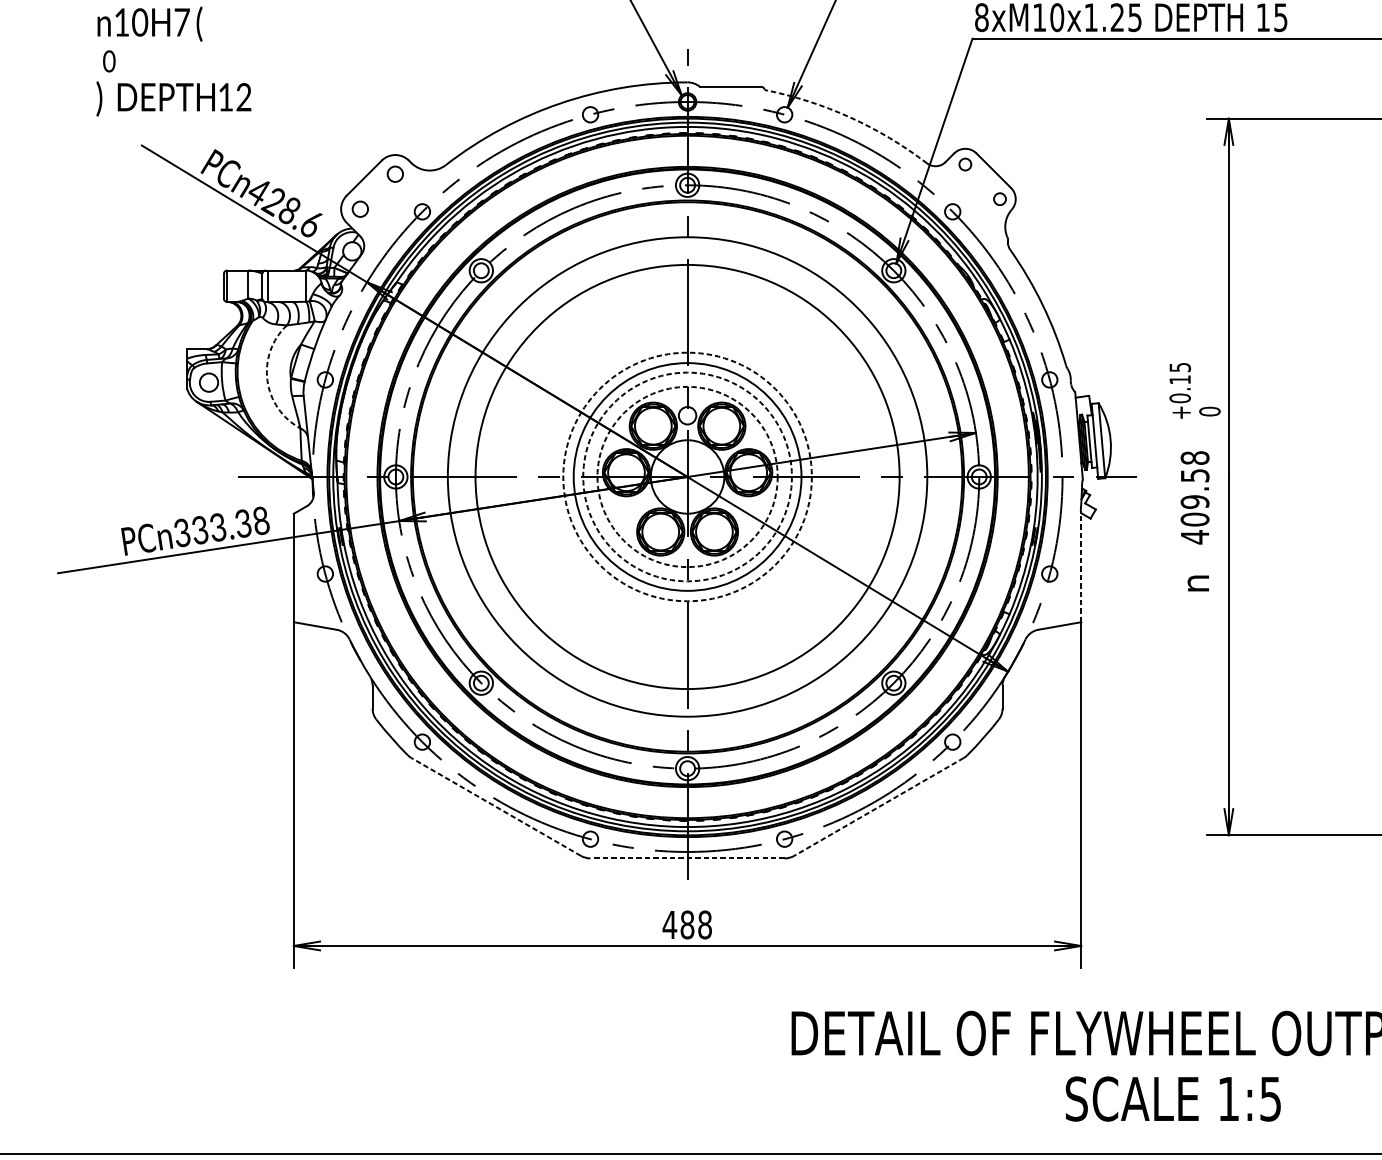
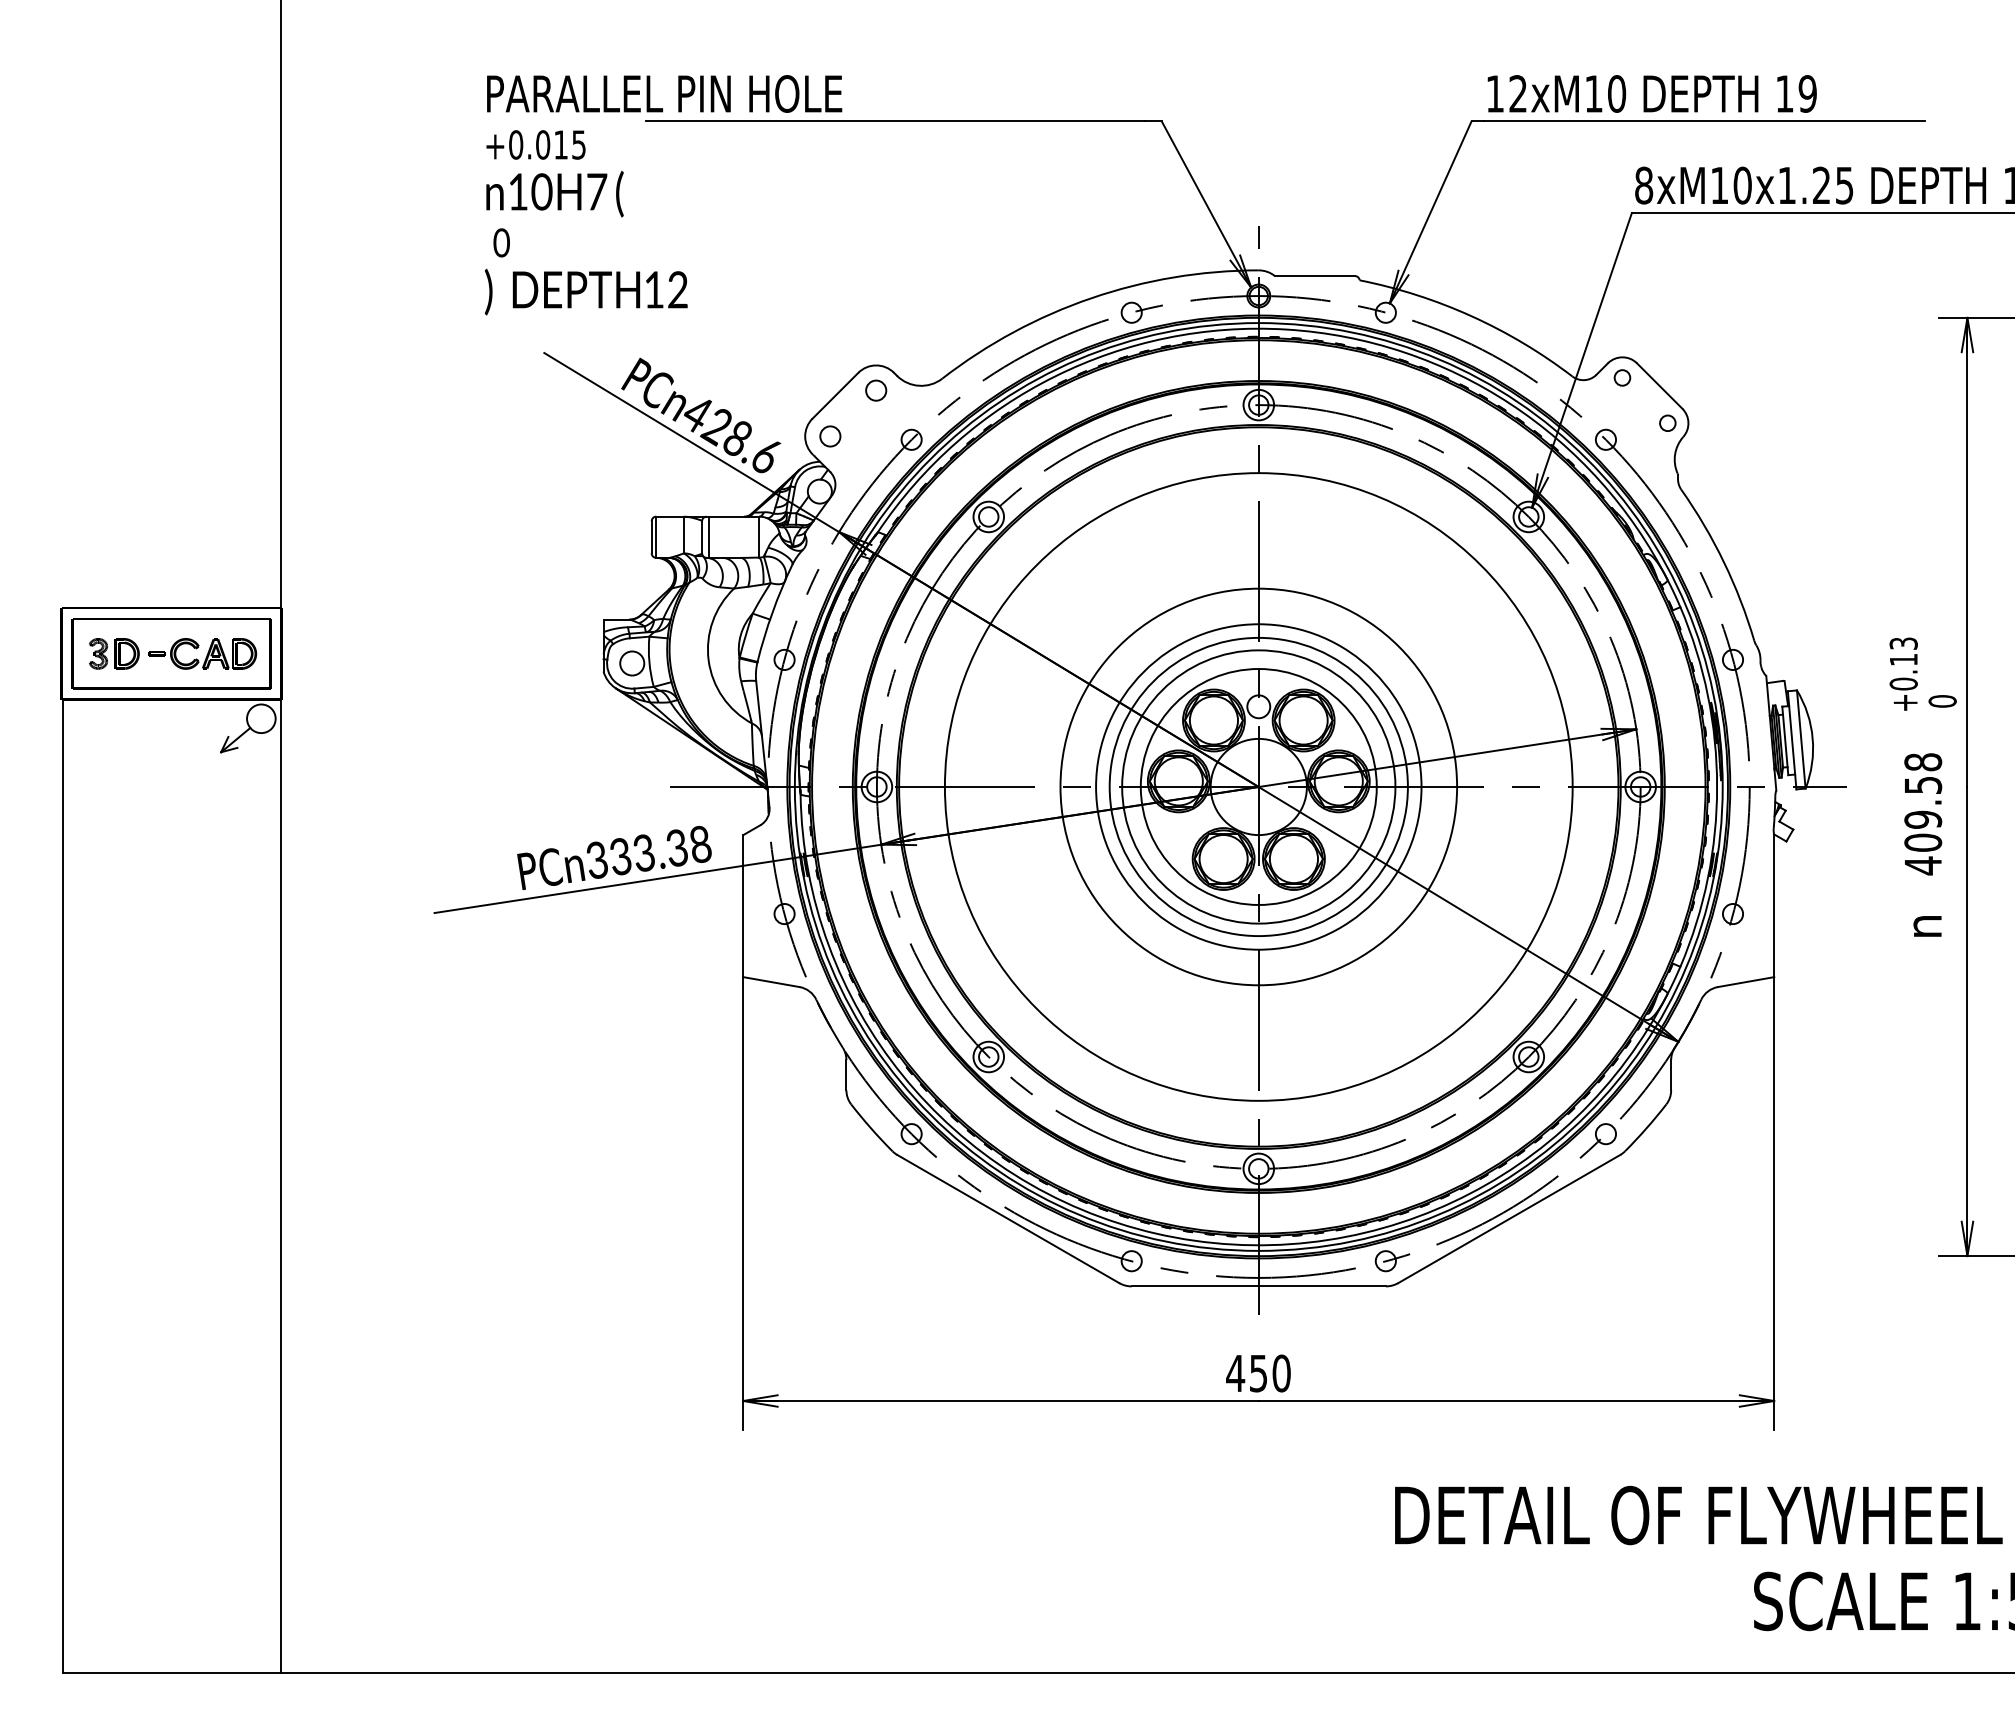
arc: (850, 117) -> (1471, 316), dashed -> solid
text: (1180, 367) -> (1903, 643), +0.15 -> +0.13
arc: (267, 380) -> (708, 660), dashed -> solid
circle: (687, 476) -> (1258, 786), dashed -> solid
circle: (687, 476) -> (1258, 786), dashed -> solid
circle: (687, 476) -> (1258, 786), dashed -> solid
circle: (687, 476) -> (1258, 786), size x0.71
line: (1081, 567) -> (1774, 905), dashed -> solid
line: (495, 806) -> (1007, 1218), dashed -> solid
line: (878, 807) -> (1508, 1219), dashed -> solid
line: (687, 858) -> (1258, 1286), dashed -> solid
text: (695, 924) -> (1269, 1373), 488 -> 450

